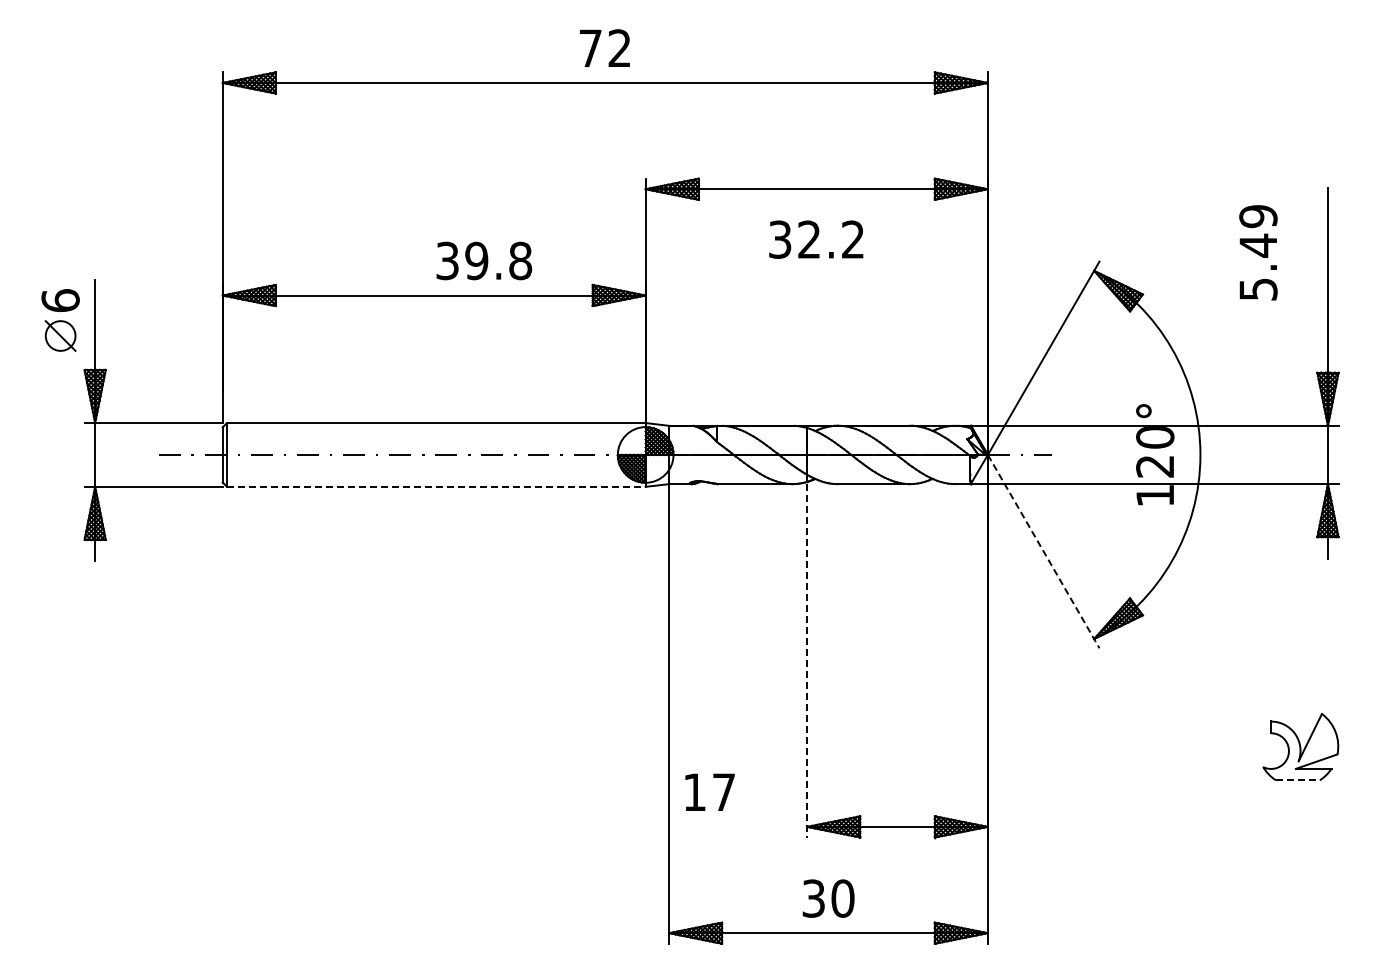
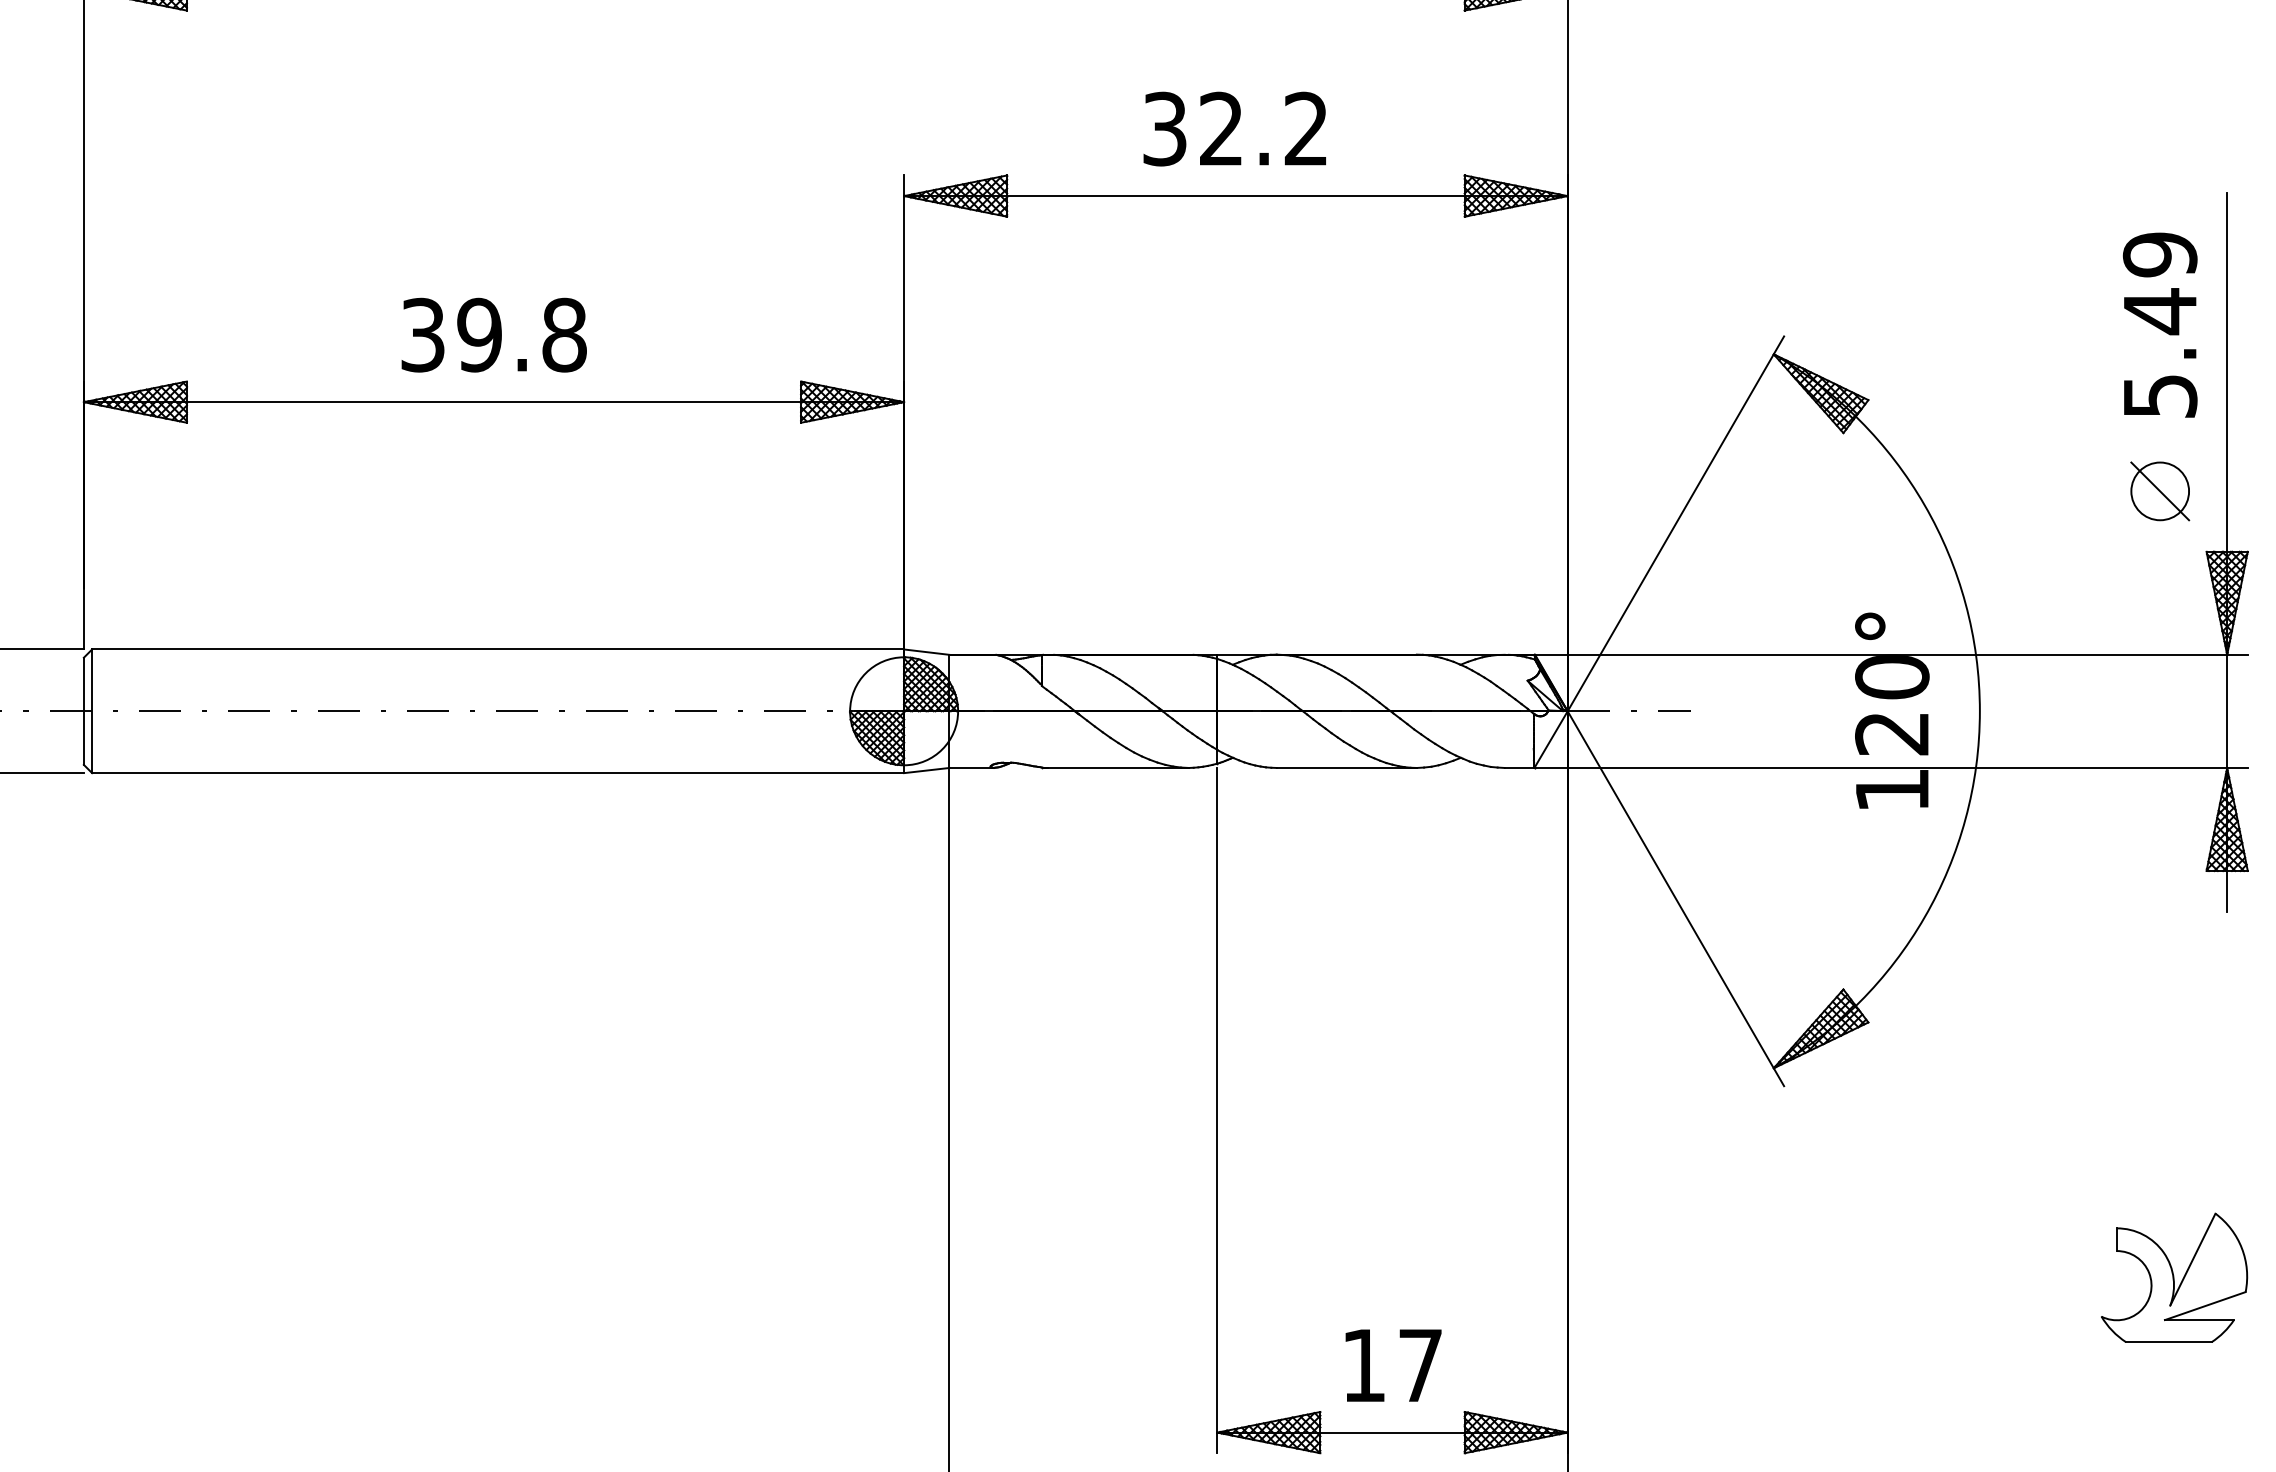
text: (816, 239) -> (1235, 128), moved
text: (1258, 252) -> (2160, 324), moved
text: (484, 260) -> (494, 334), moved
part: (1293, 341) -> (2160, 491), added
line: (436, 486) -> (498, 772), dashed -> solid
line: (1043, 551) -> (1675, 898), dashed -> solid
line: (807, 660) -> (1217, 1109), dashed -> solid
line: (1297, 780) -> (2168, 1342), dashed -> solid
text: (709, 791) -> (1392, 1363), moved

